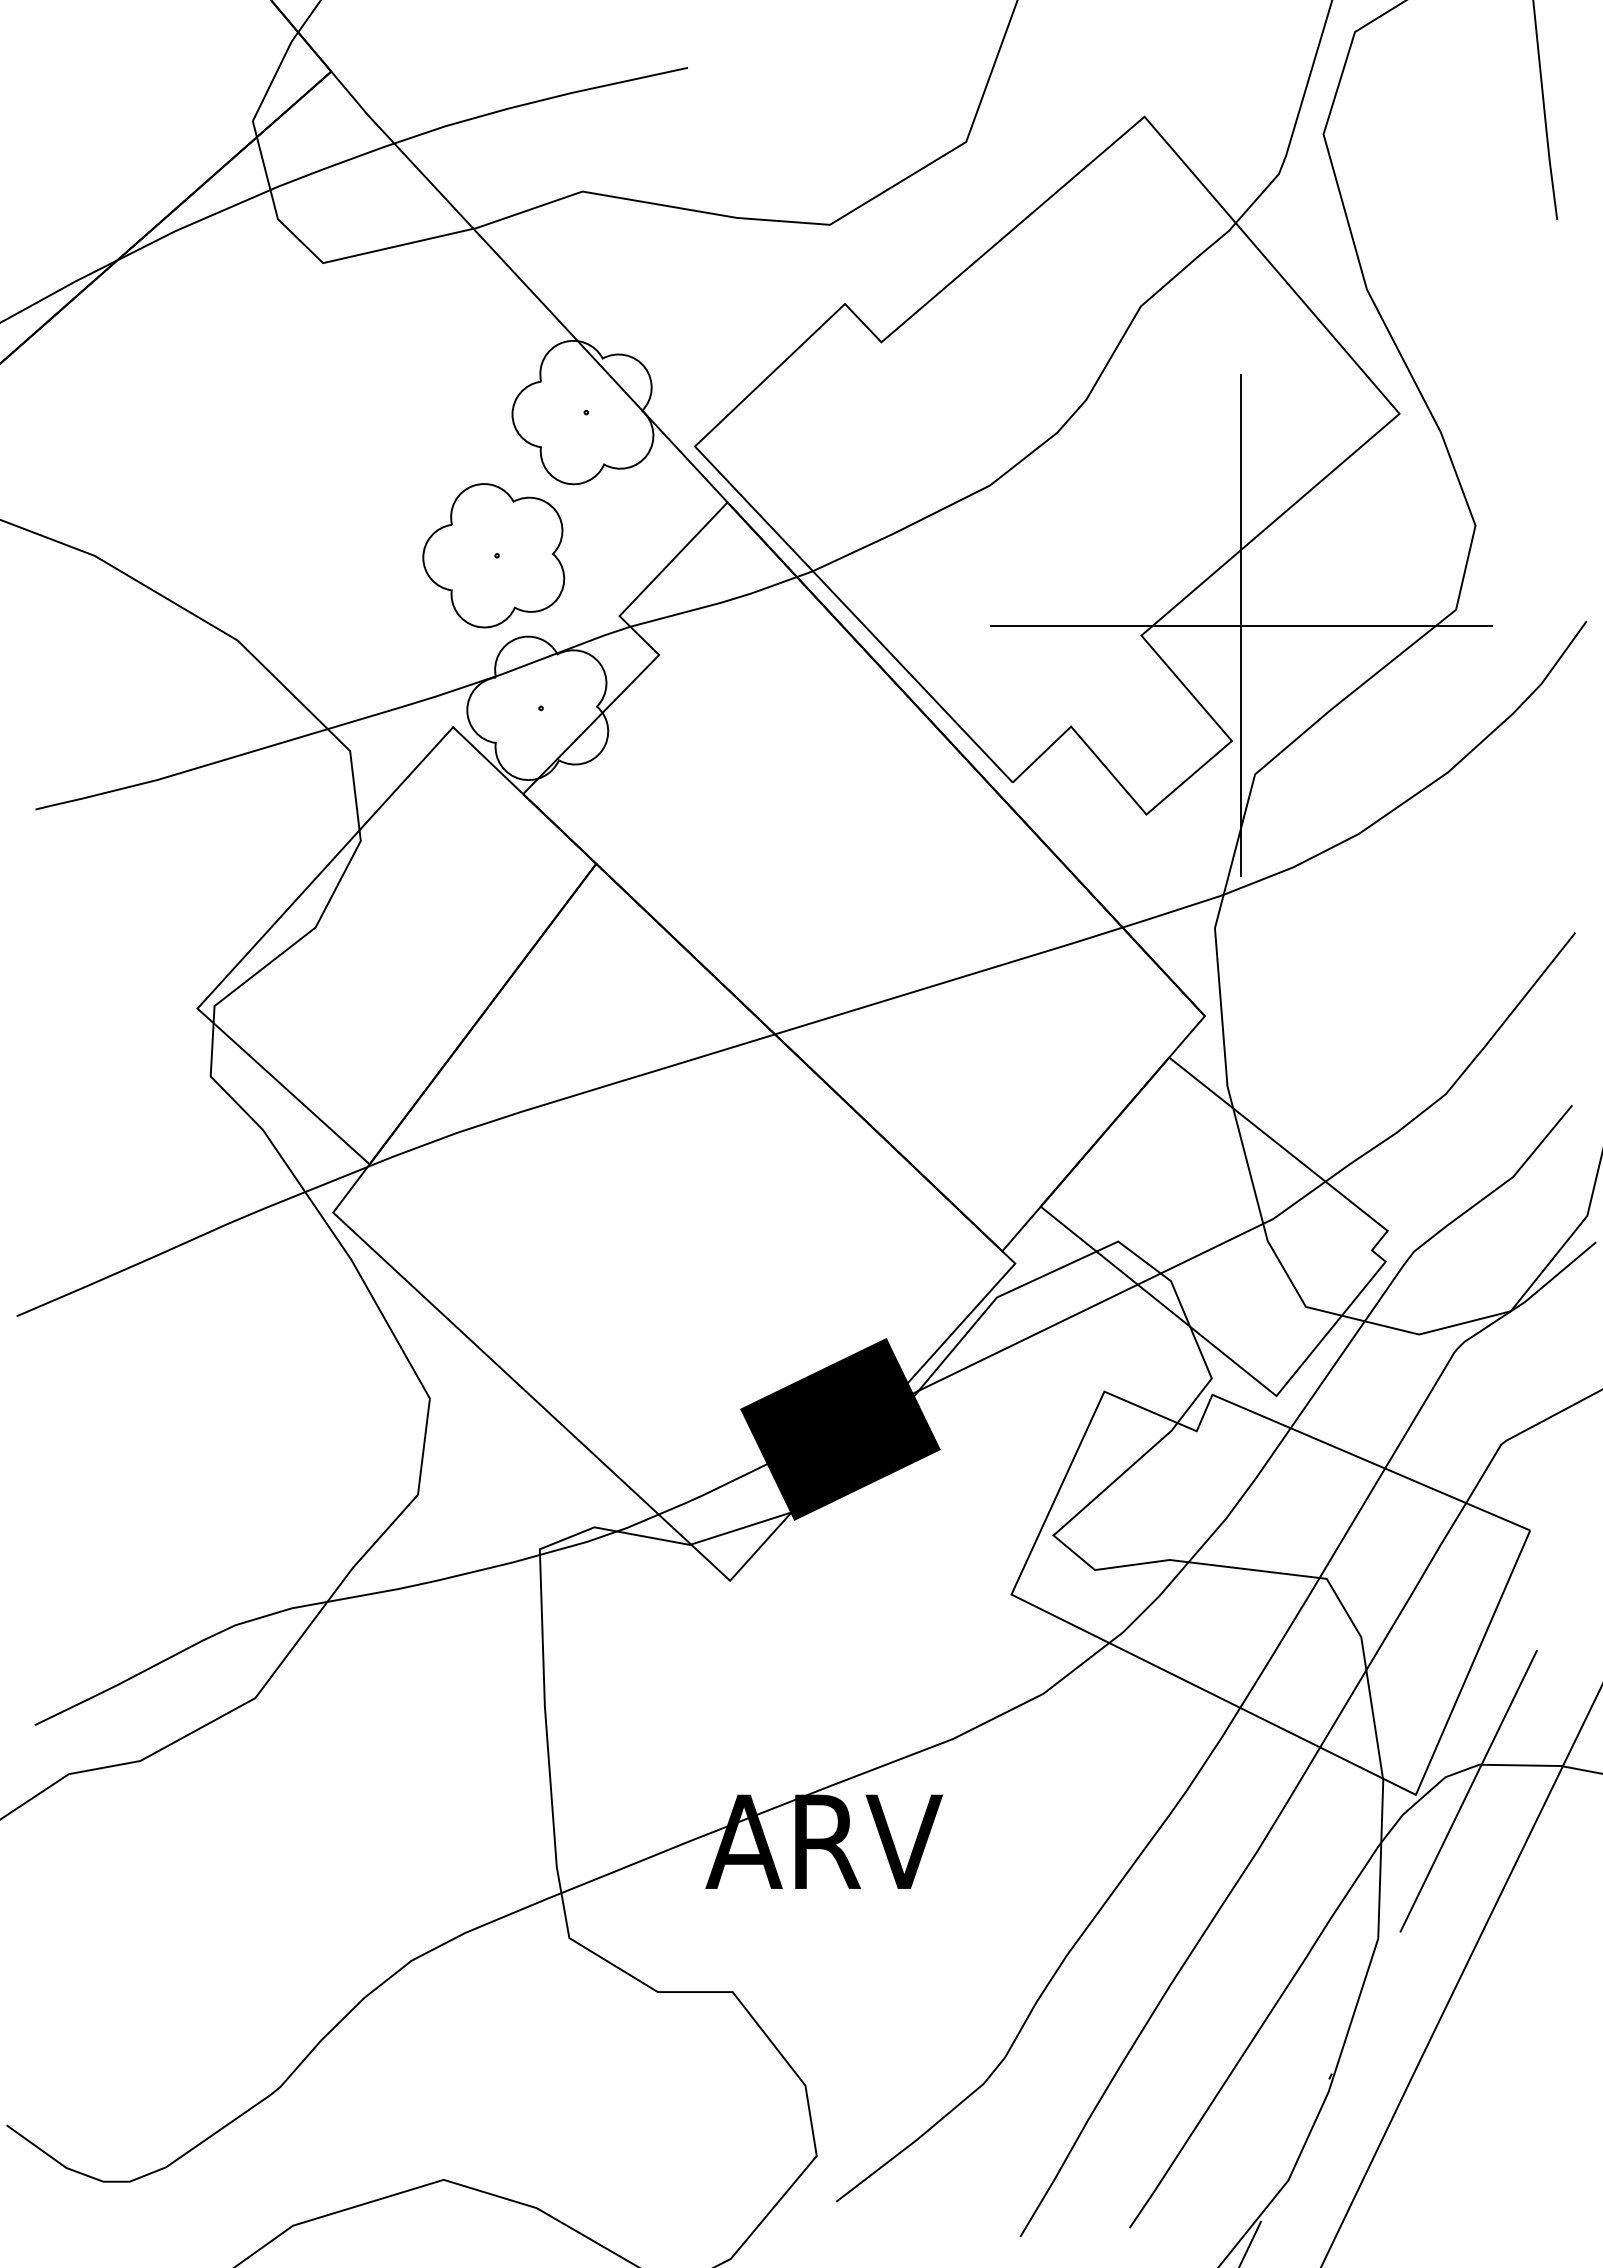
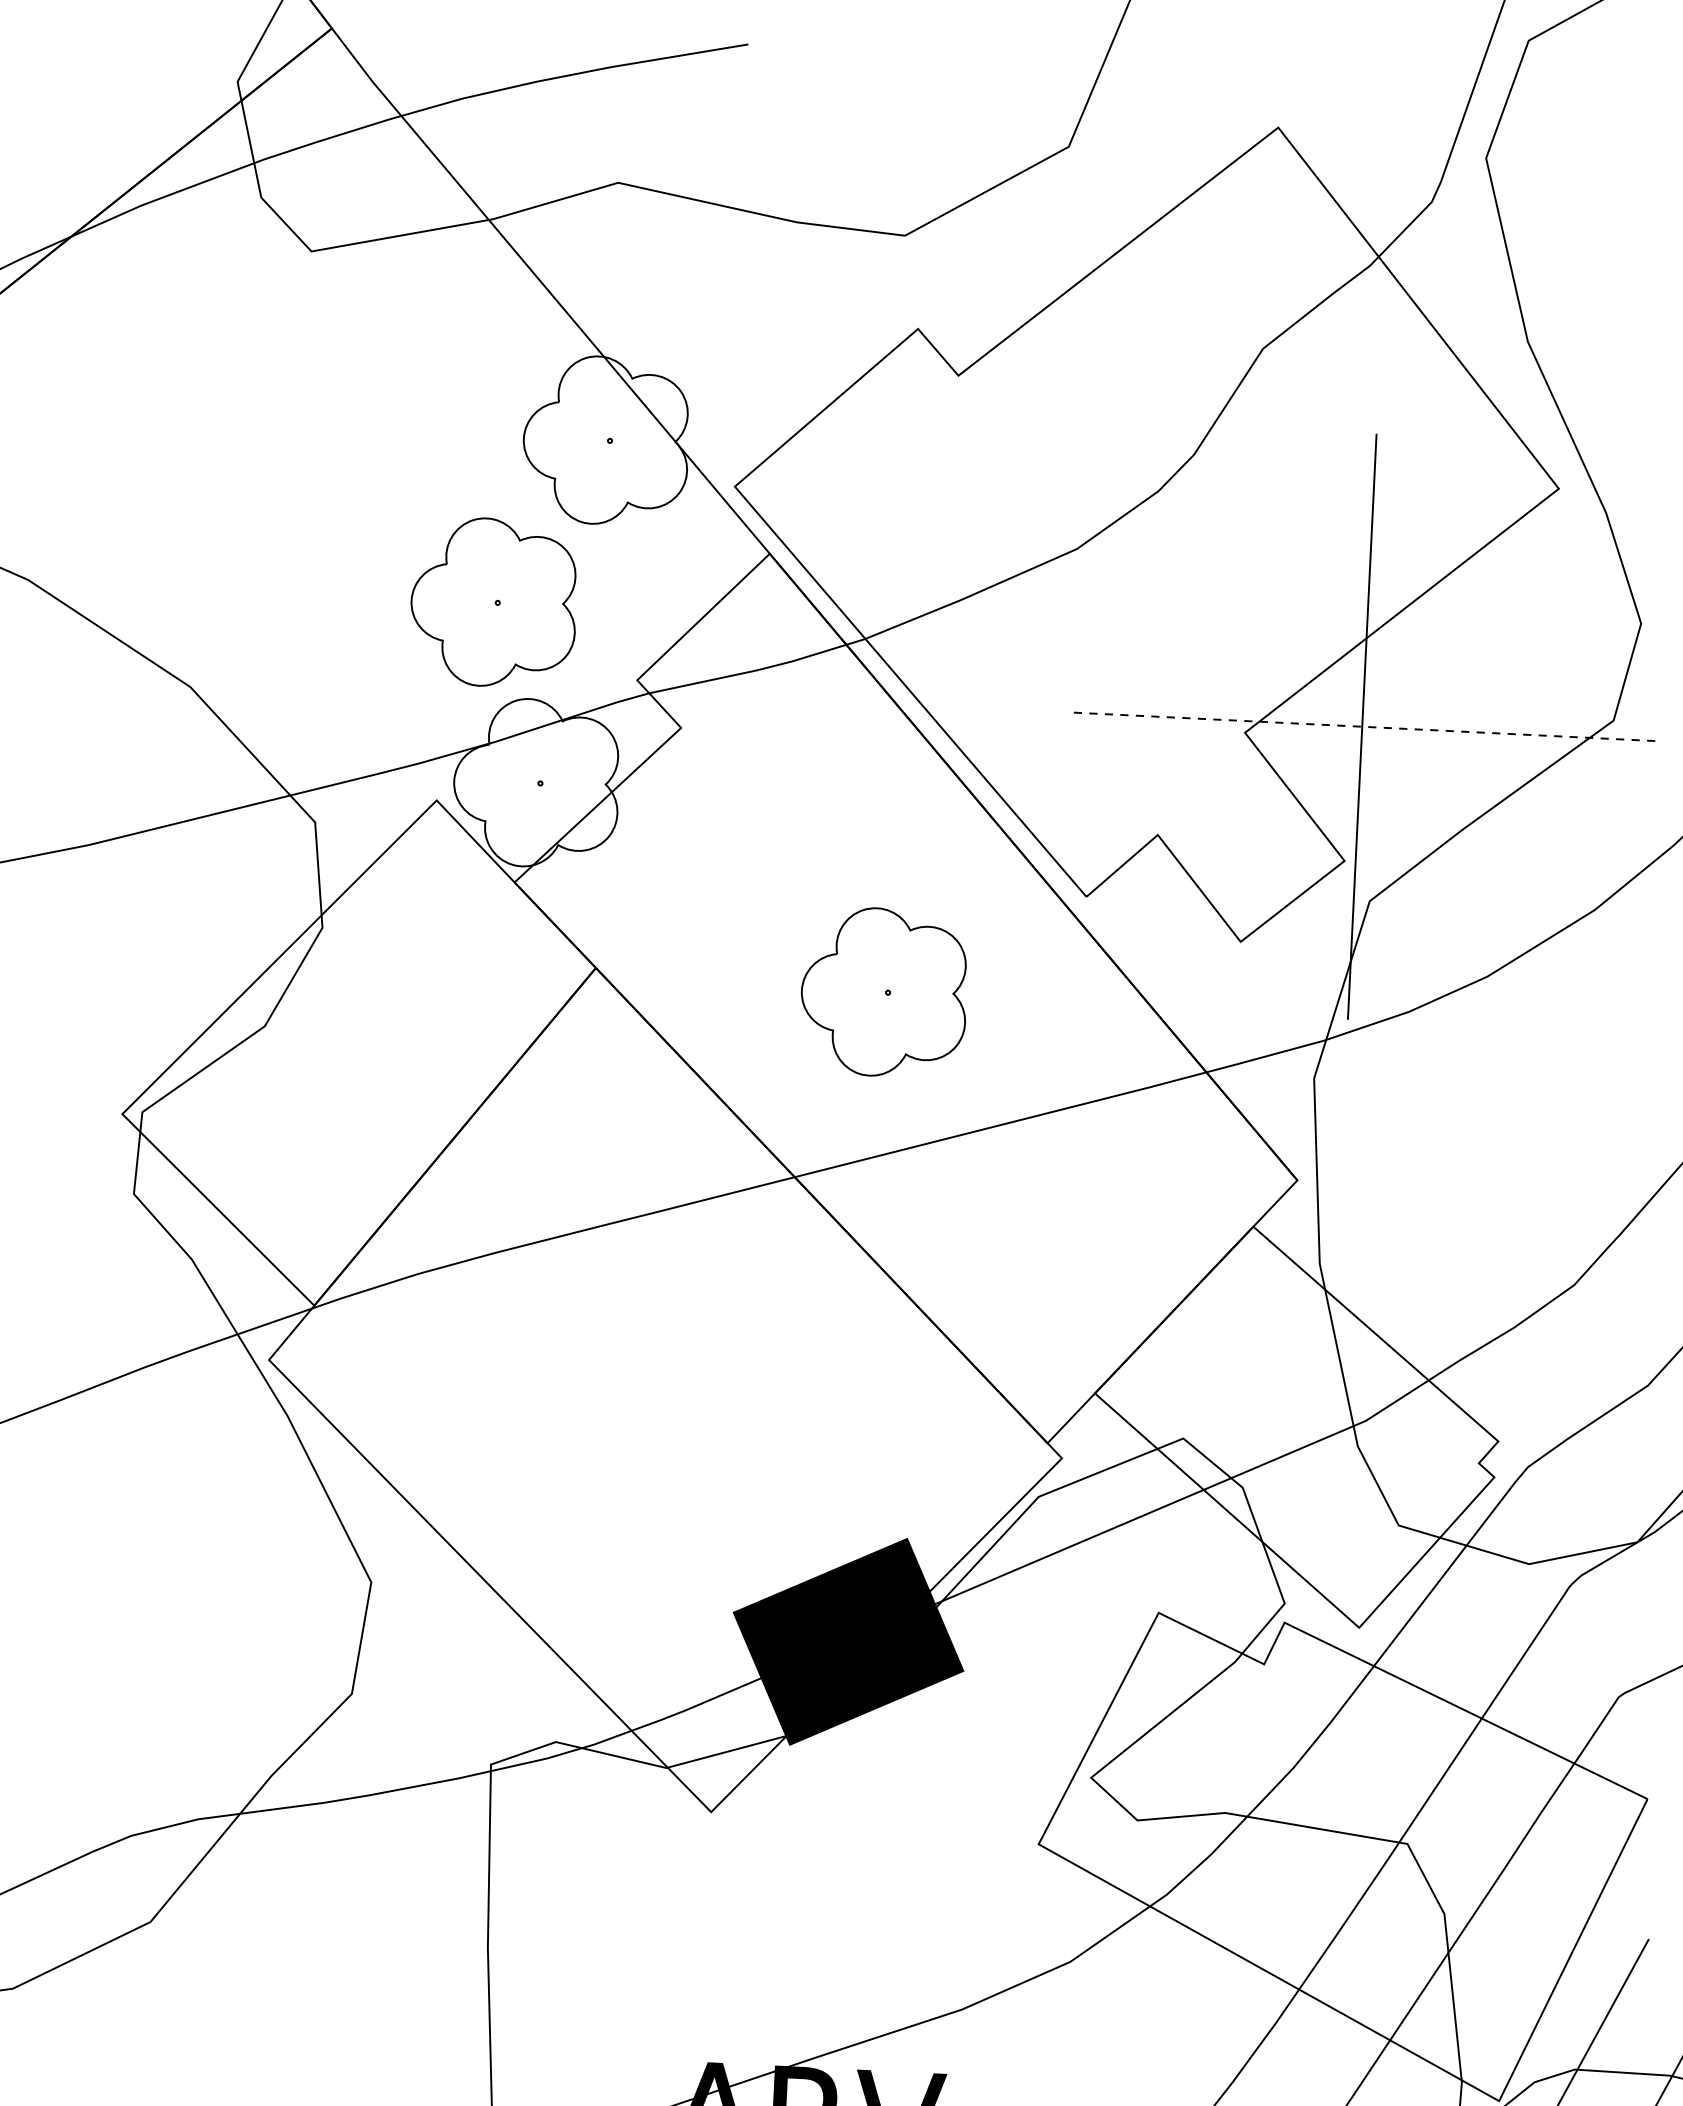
line: (1240, 625) -> (1361, 726), solid -> dashed
part: (843, 872) -> (883, 992), added

